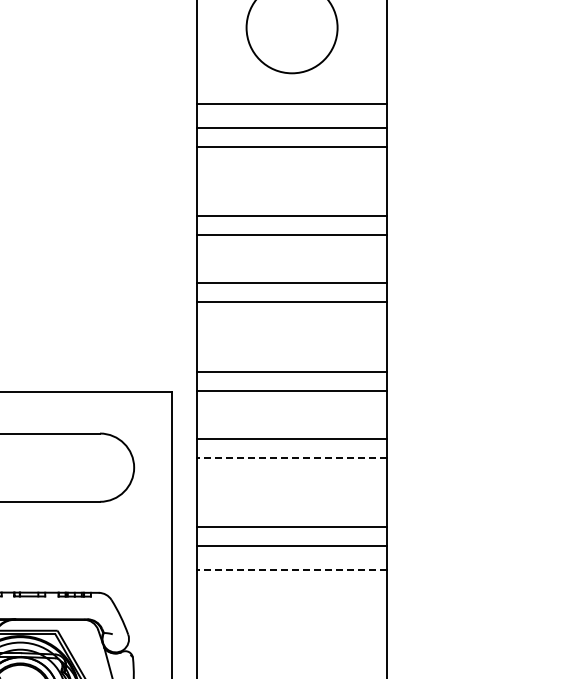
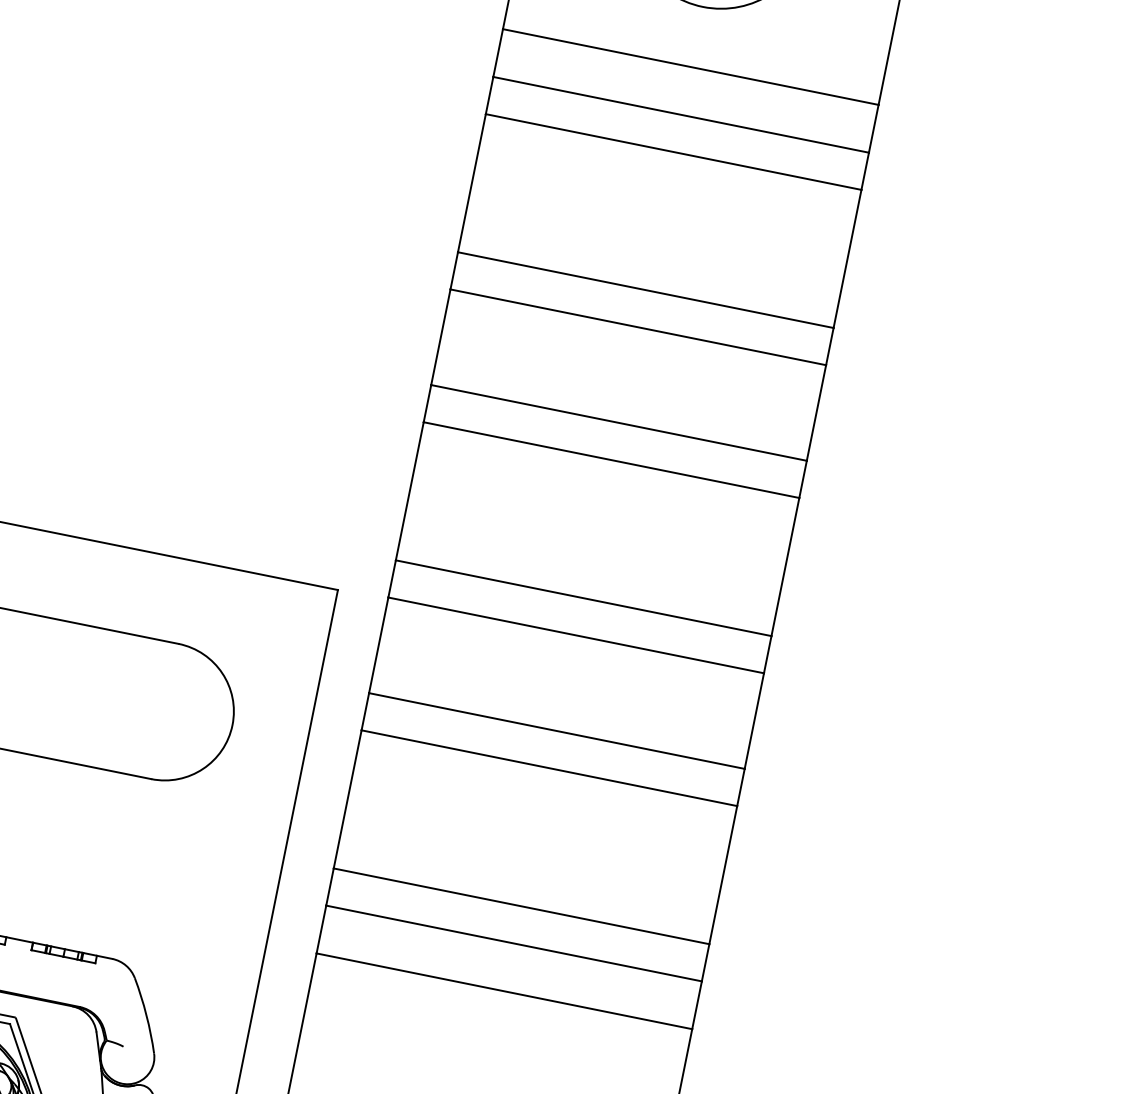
line: (292, 457) -> (550, 768), dashed -> solid
line: (292, 570) -> (505, 992), dashed -> solid

